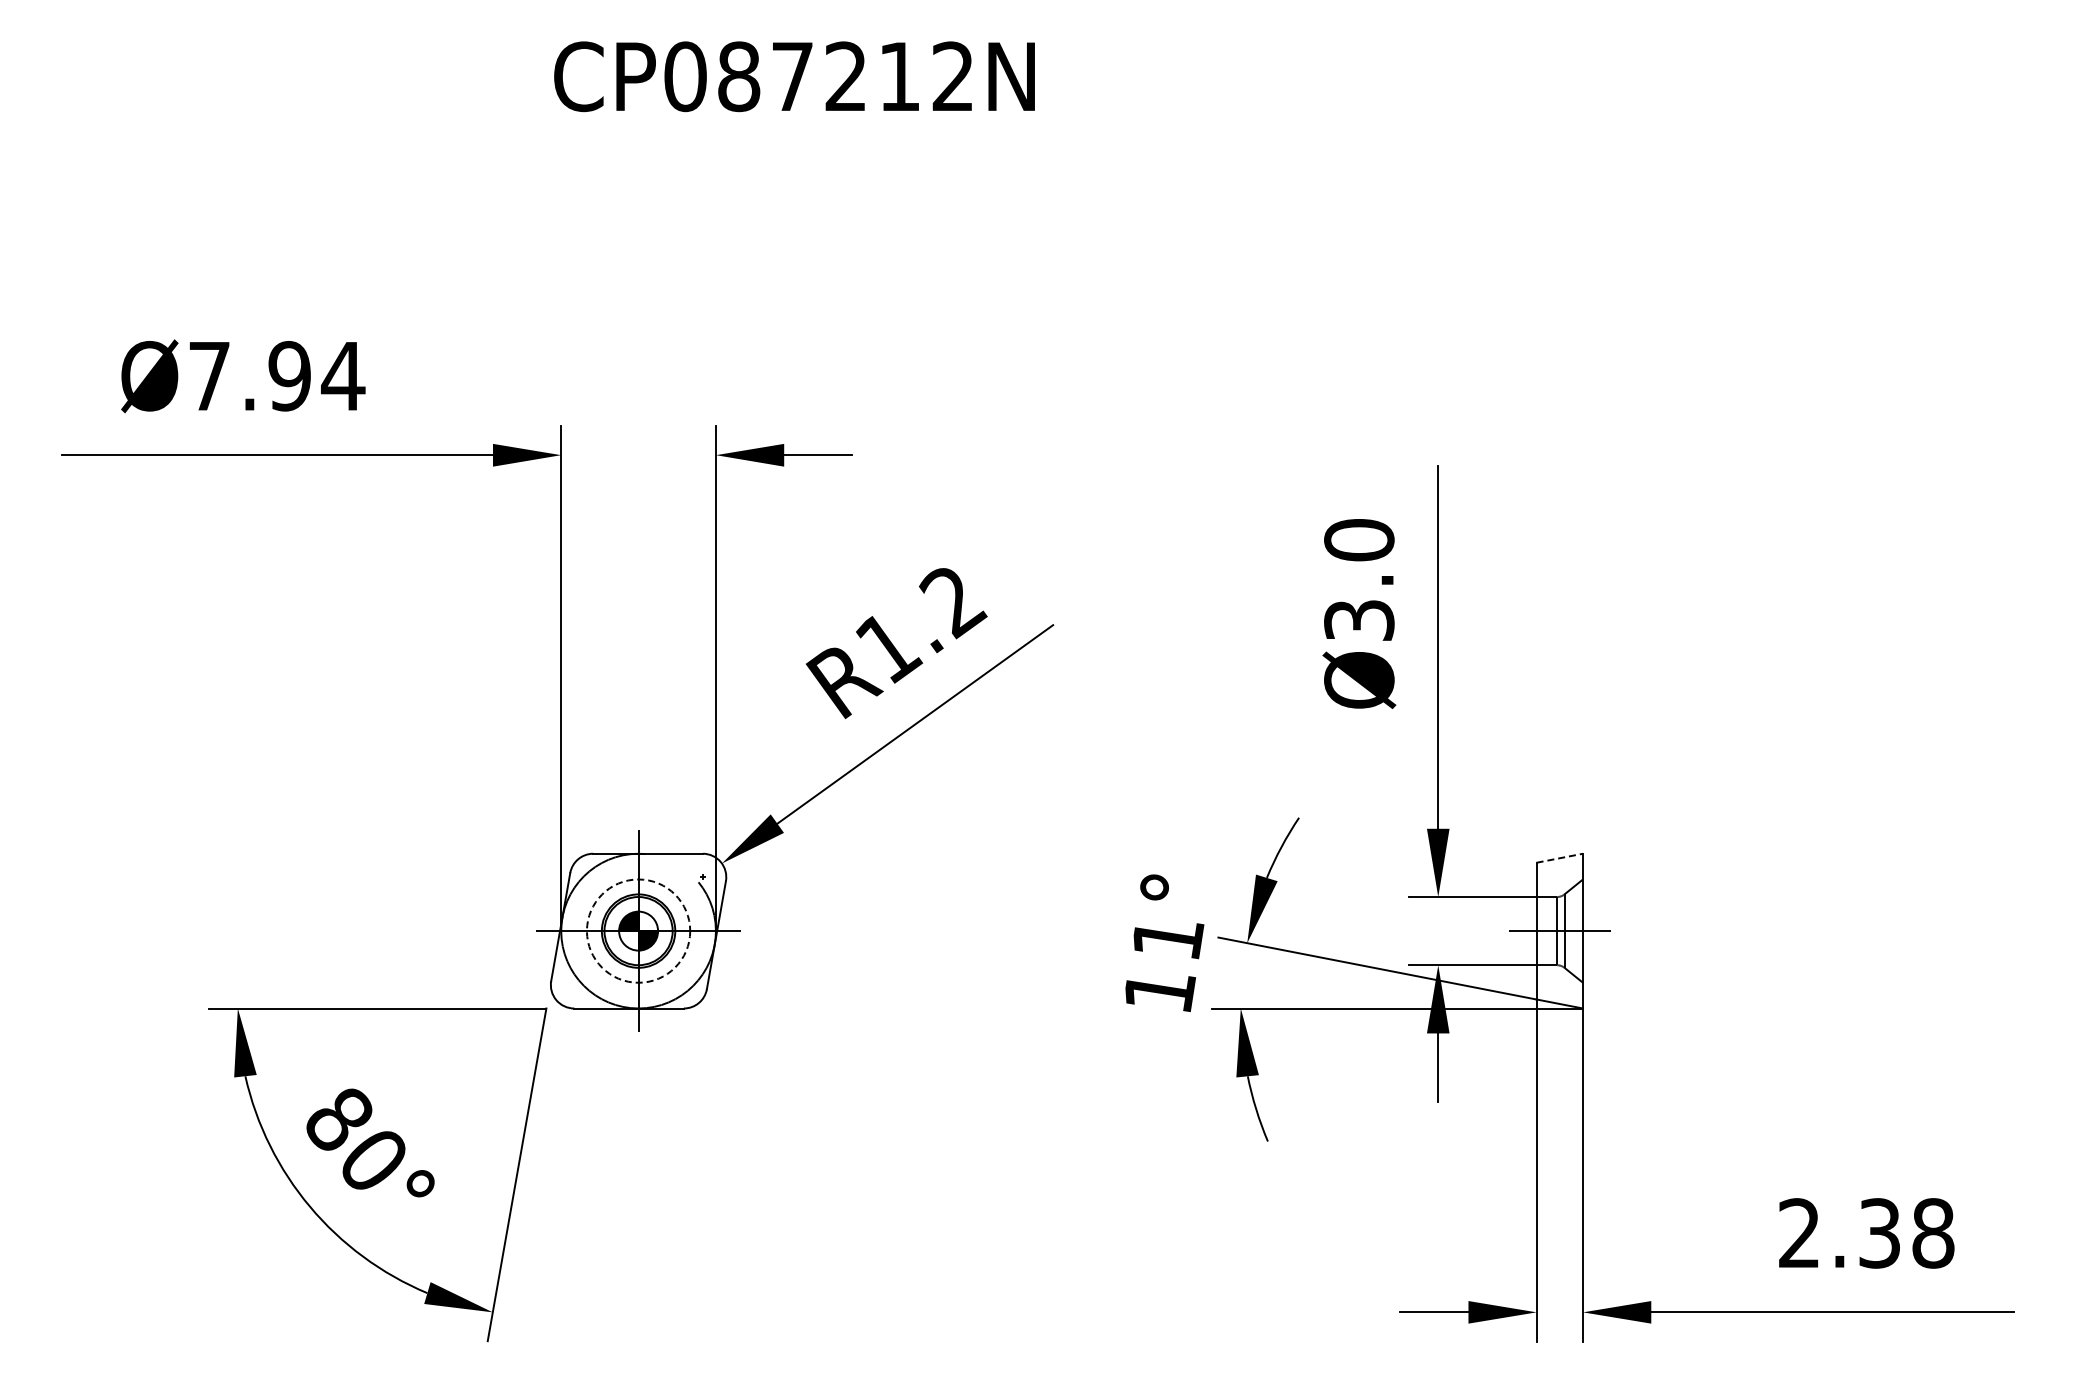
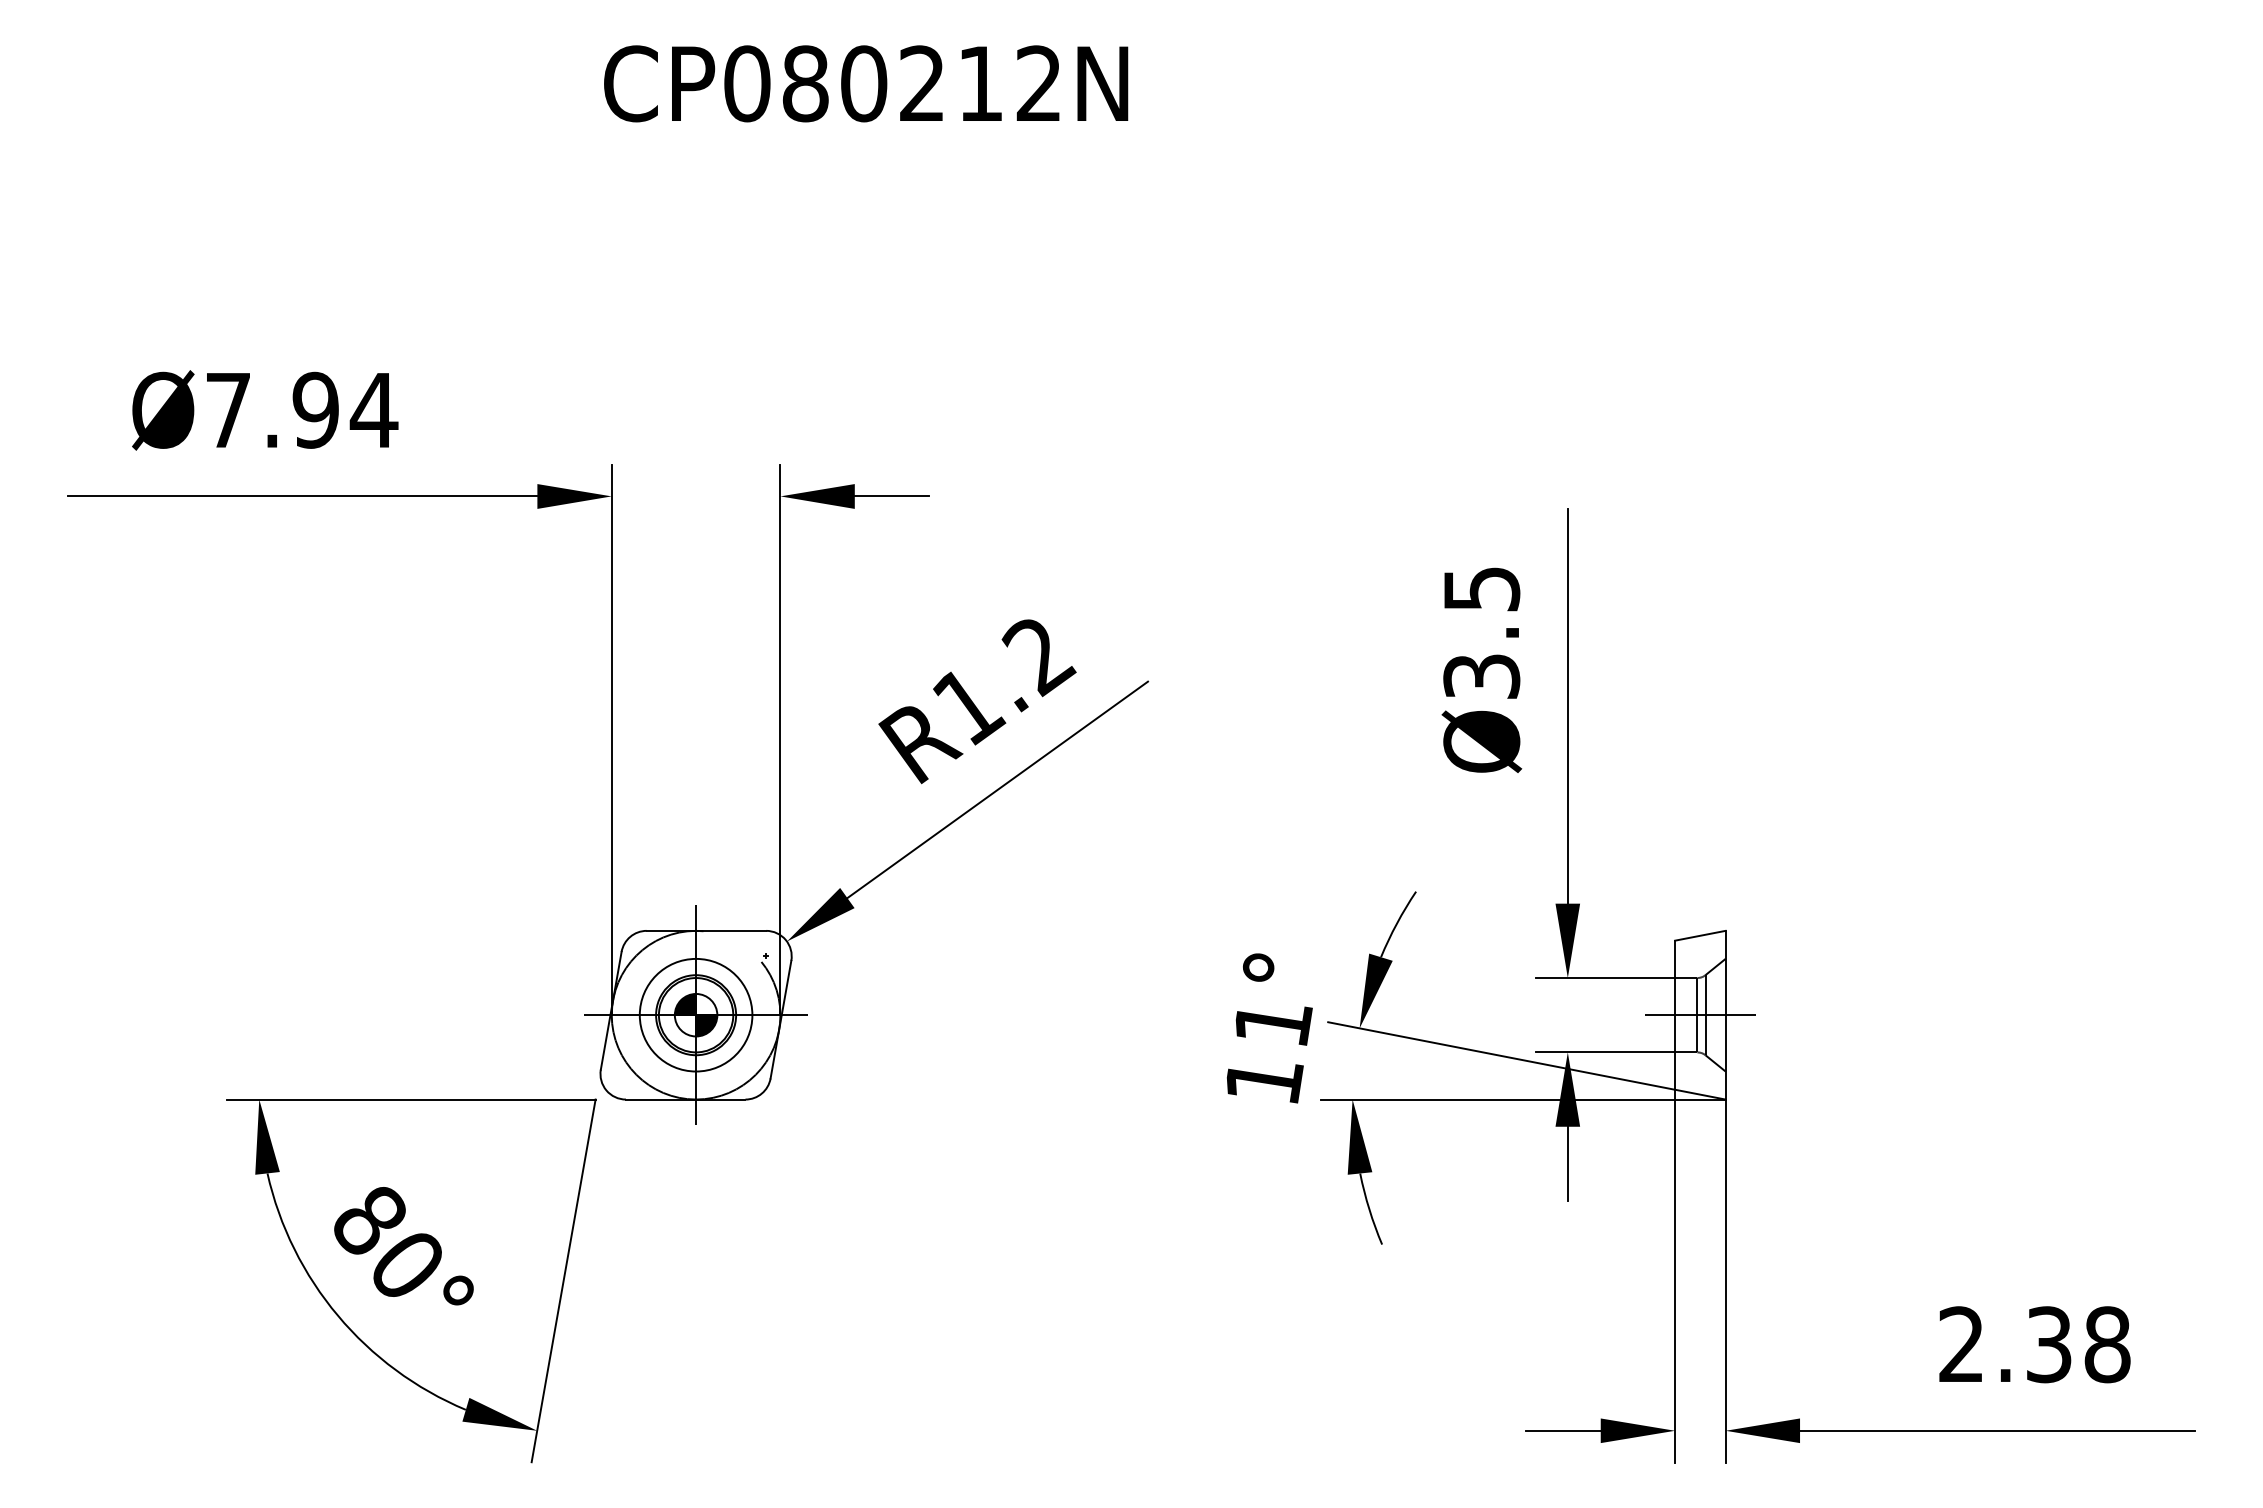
text: (792, 76) -> (863, 83), CP087212N -> CP080212N
text: (1359, 540) -> (1481, 589), Ø3.0 -> Ø3.5
line: (1559, 858) -> (1699, 936), dashed -> solid
circle: (638, 930) -> (696, 1014), dashed -> solid

